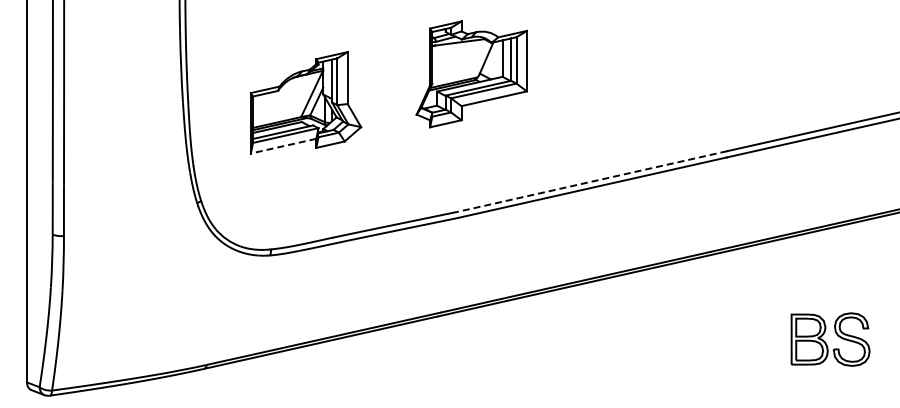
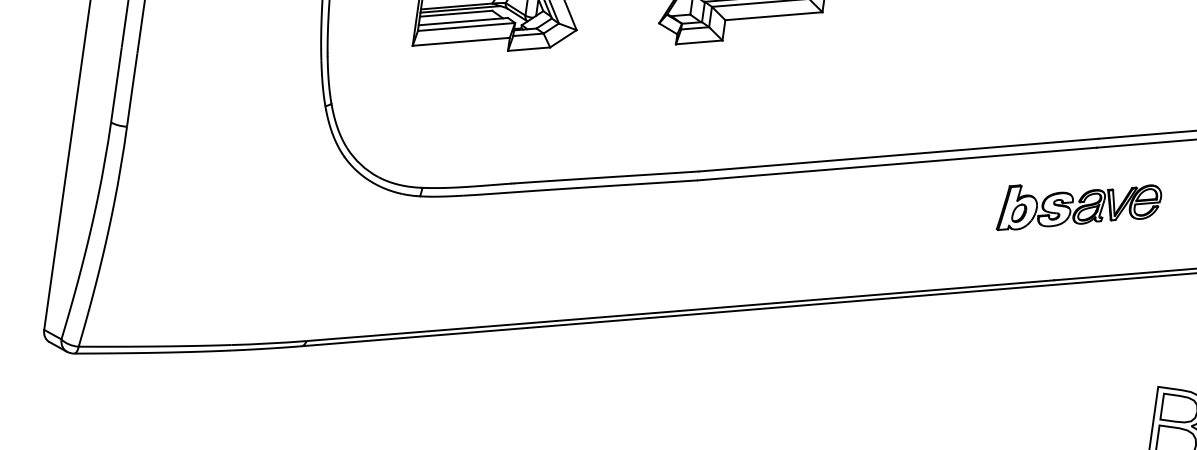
line: (283, 146) -> (461, 42), dashed -> solid
line: (592, 181) -> (898, 155), dashed -> solid
part: (720, 200) -> (1078, 208), added

